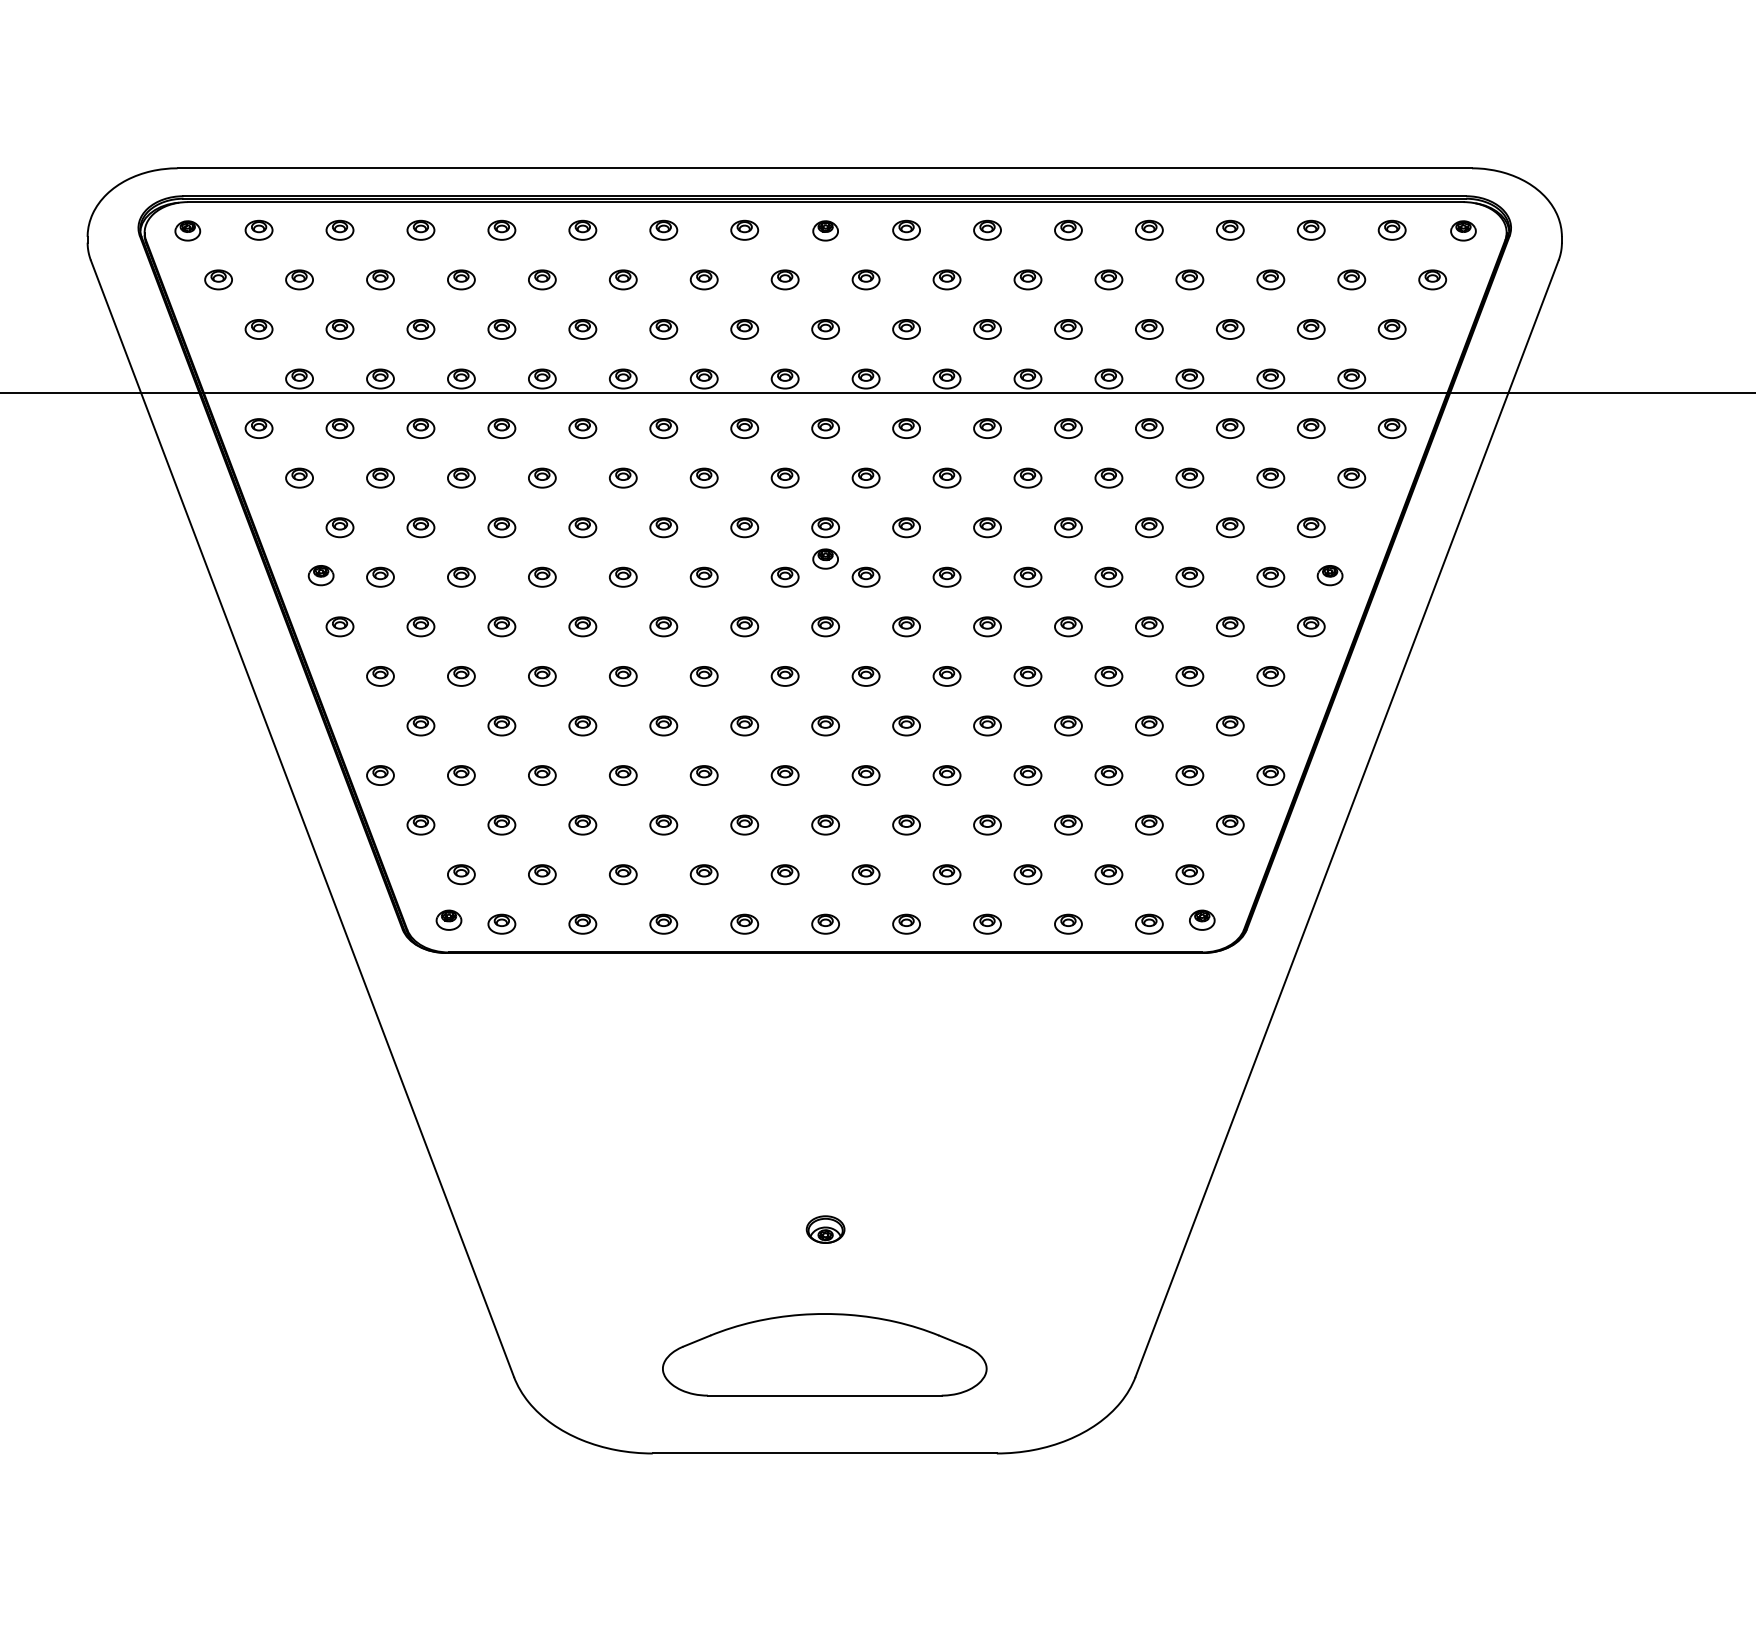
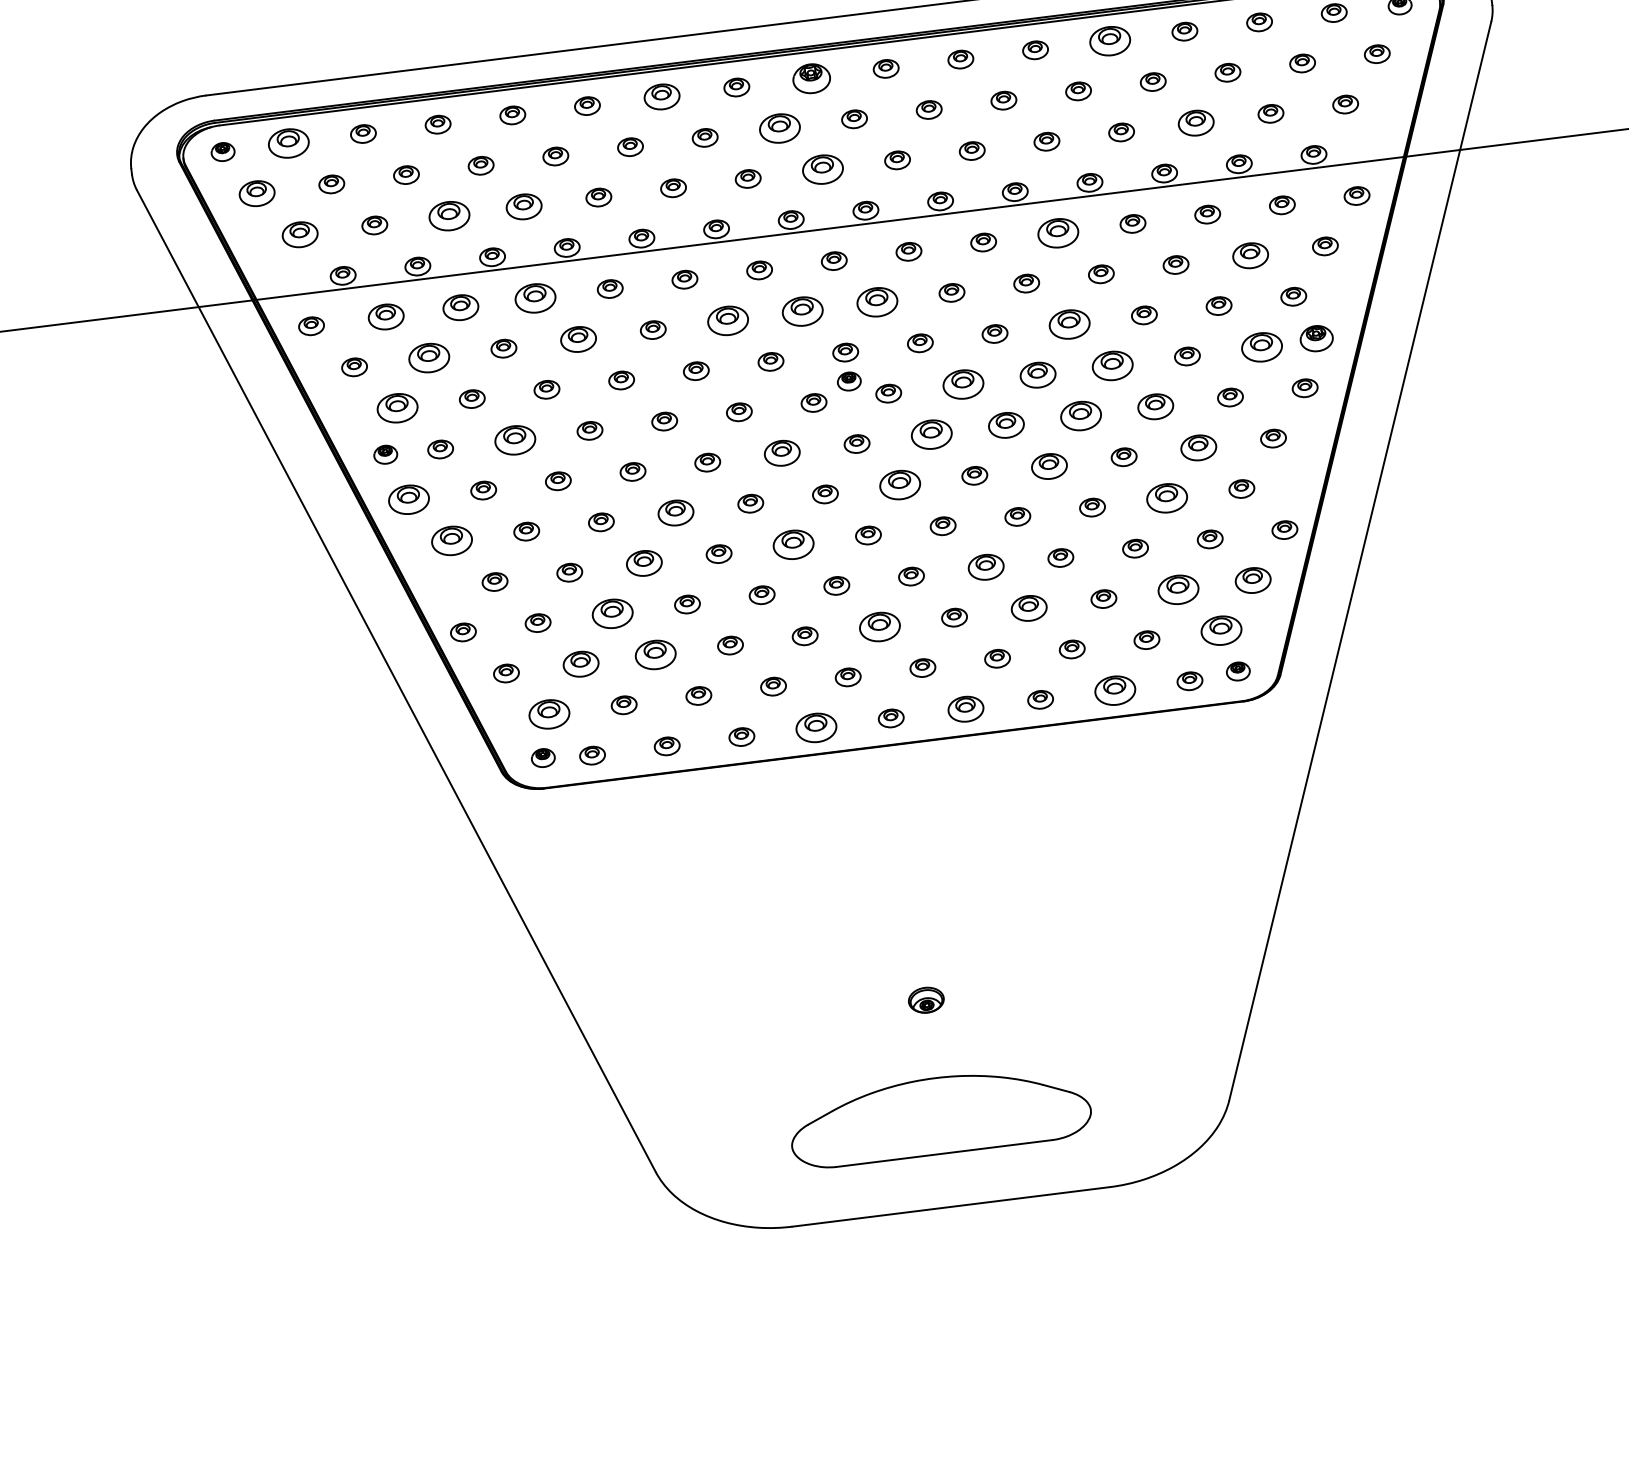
part: (258, 229) -> (288, 142), size x1.6
part: (663, 229) -> (661, 96), size x1.4
part: (1149, 229) -> (1110, 40), size x1.6
part: (825, 230) -> (811, 78), size x1.6
part: (218, 279) -> (256, 193), size x1.4
part: (784, 279) -> (779, 128), size x1.6
part: (258, 329) -> (299, 234), size x1.4
part: (420, 329) -> (449, 216), size x1.6
part: (501, 329) -> (523, 206), size x1.4
part: (825, 329) -> (822, 169), size x1.6
part: (1230, 329) -> (1196, 123), size x1.4
part: (339, 428) -> (385, 316), size x1.4
part: (420, 428) -> (460, 307), size x1.4
part: (501, 428) -> (535, 298), size x1.6
part: (1068, 428) -> (1058, 233), size x1.6
part: (380, 477) -> (429, 357), size x1.6
part: (542, 477) -> (578, 338), size x1.4
part: (703, 477) -> (727, 320), size x1.6
part: (784, 477) -> (801, 310), size x1.6
part: (865, 477) -> (876, 301), size x1.6
part: (1270, 477) -> (1250, 255), size x1.4
part: (339, 527) -> (397, 408), size x1.6
part: (1068, 527) -> (1069, 324), size x1.6
part: (1329, 575) -> (1316, 338), size x1.4
part: (461, 576) -> (515, 439), size x1.6
part: (946, 576) -> (962, 383), size x1.6
part: (1027, 576) -> (1037, 374), size x1.4
part: (1108, 576) -> (1112, 365), size x1.6
part: (1270, 576) -> (1261, 346), size x1.6
part: (339, 626) -> (408, 499), size x1.6
part: (744, 626) -> (782, 453), size x1.4
part: (906, 626) -> (931, 434), size x1.6
part: (987, 626) -> (1006, 425), size x1.4
part: (1068, 626) -> (1081, 415), size x1.6
part: (1149, 626) -> (1155, 406), size x1.4
part: (380, 676) -> (452, 541), size x1.6
part: (623, 676) -> (676, 513), size x1.4
part: (865, 676) -> (899, 485), size x1.6
part: (1027, 676) -> (1049, 466), size x1.4
part: (1189, 676) -> (1198, 448), size x1.4
part: (582, 725) -> (644, 563), size x1.4
part: (744, 725) -> (793, 544), size x1.6
part: (1149, 725) -> (1167, 497), size x1.6
part: (542, 775) -> (612, 613), size x1.6
part: (946, 775) -> (985, 567), size x1.4
part: (501, 824) -> (580, 663), size x1.4
part: (582, 824) -> (655, 654), size x1.6
part: (825, 824) -> (879, 626), size x1.6
part: (987, 824) -> (1029, 607), size x1.4
part: (1149, 824) -> (1178, 589), size x1.6
part: (1230, 824) -> (1253, 579), size x1.4
part: (461, 874) -> (549, 714), size x1.6
part: (1189, 874) -> (1221, 630), size x1.6
part: (744, 923) -> (816, 727), size x1.6
part: (906, 923) -> (965, 708), size x1.4
part: (1068, 923) -> (1115, 689), size x1.6

